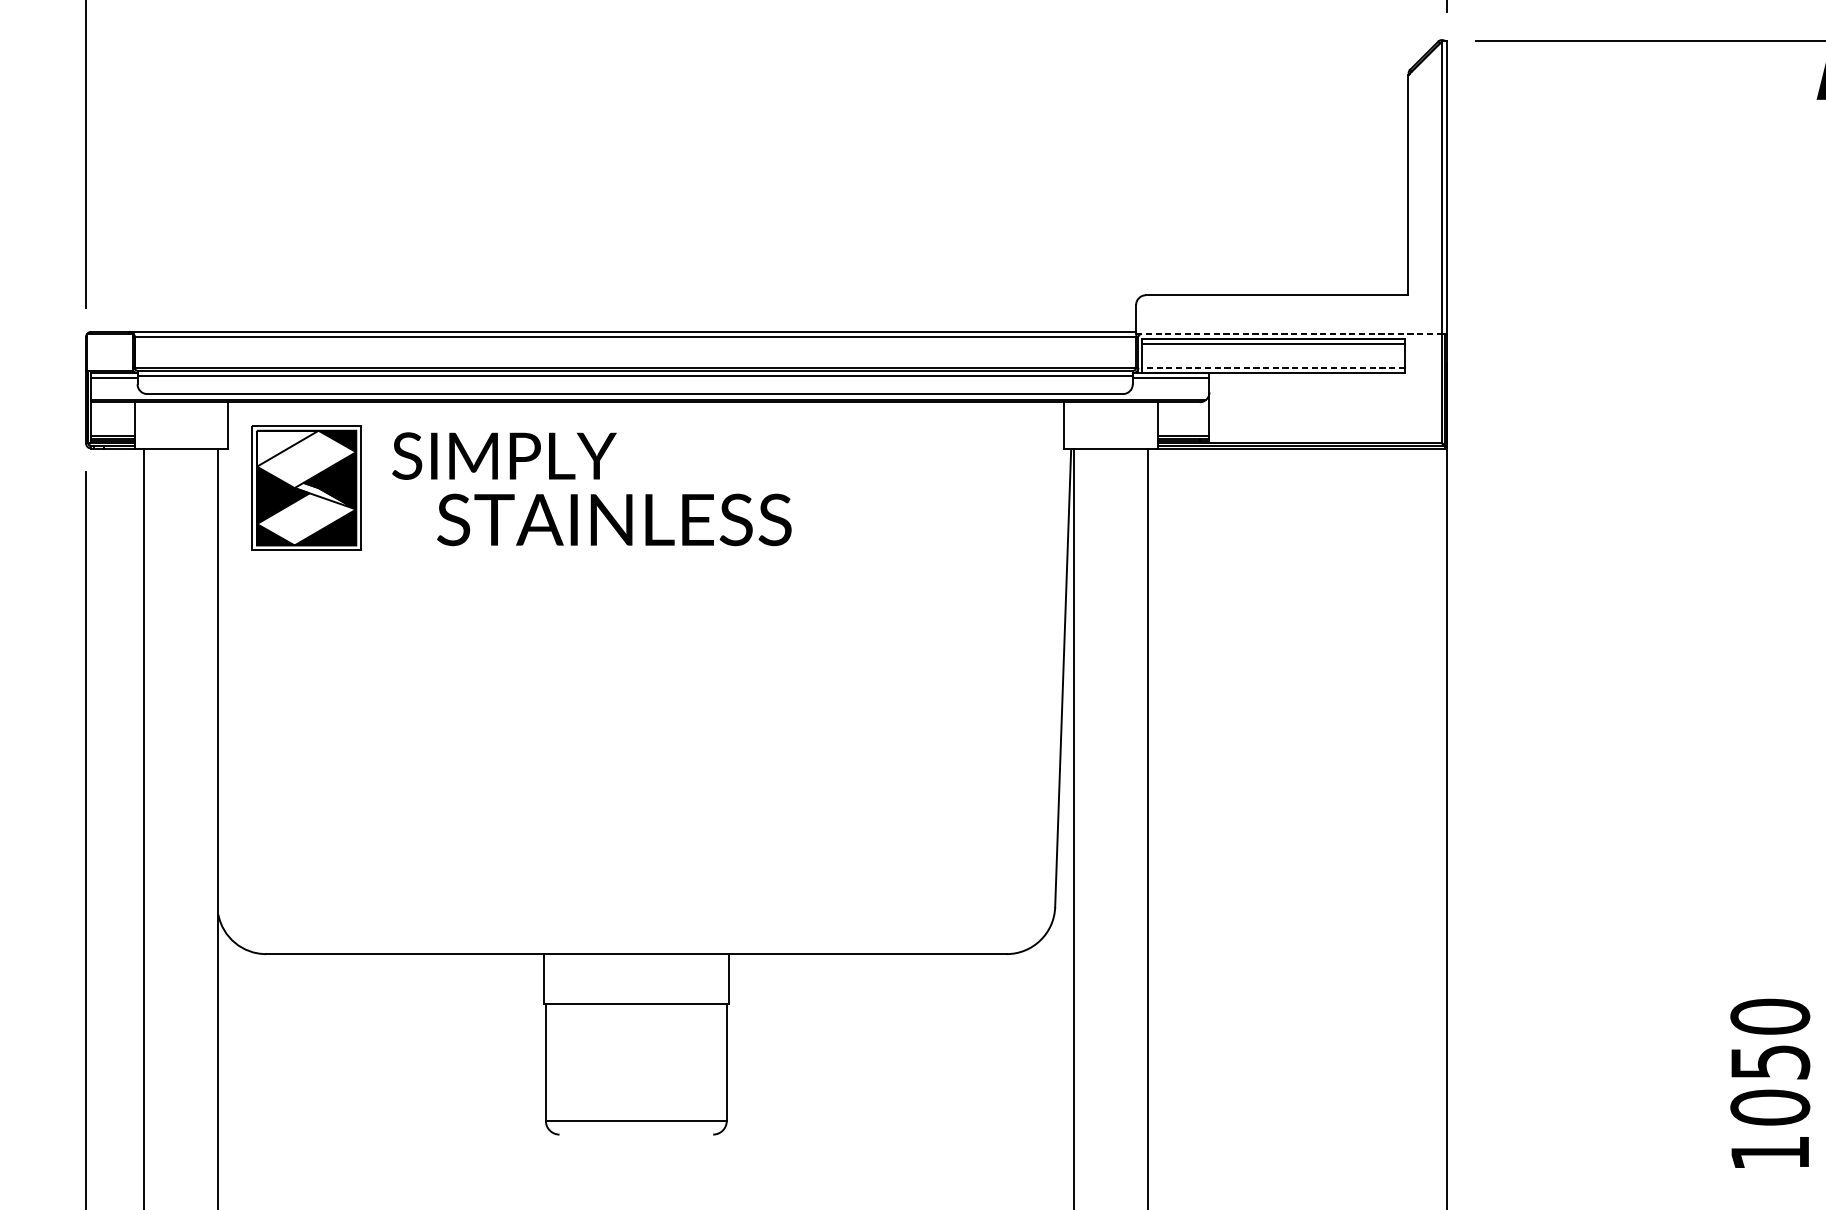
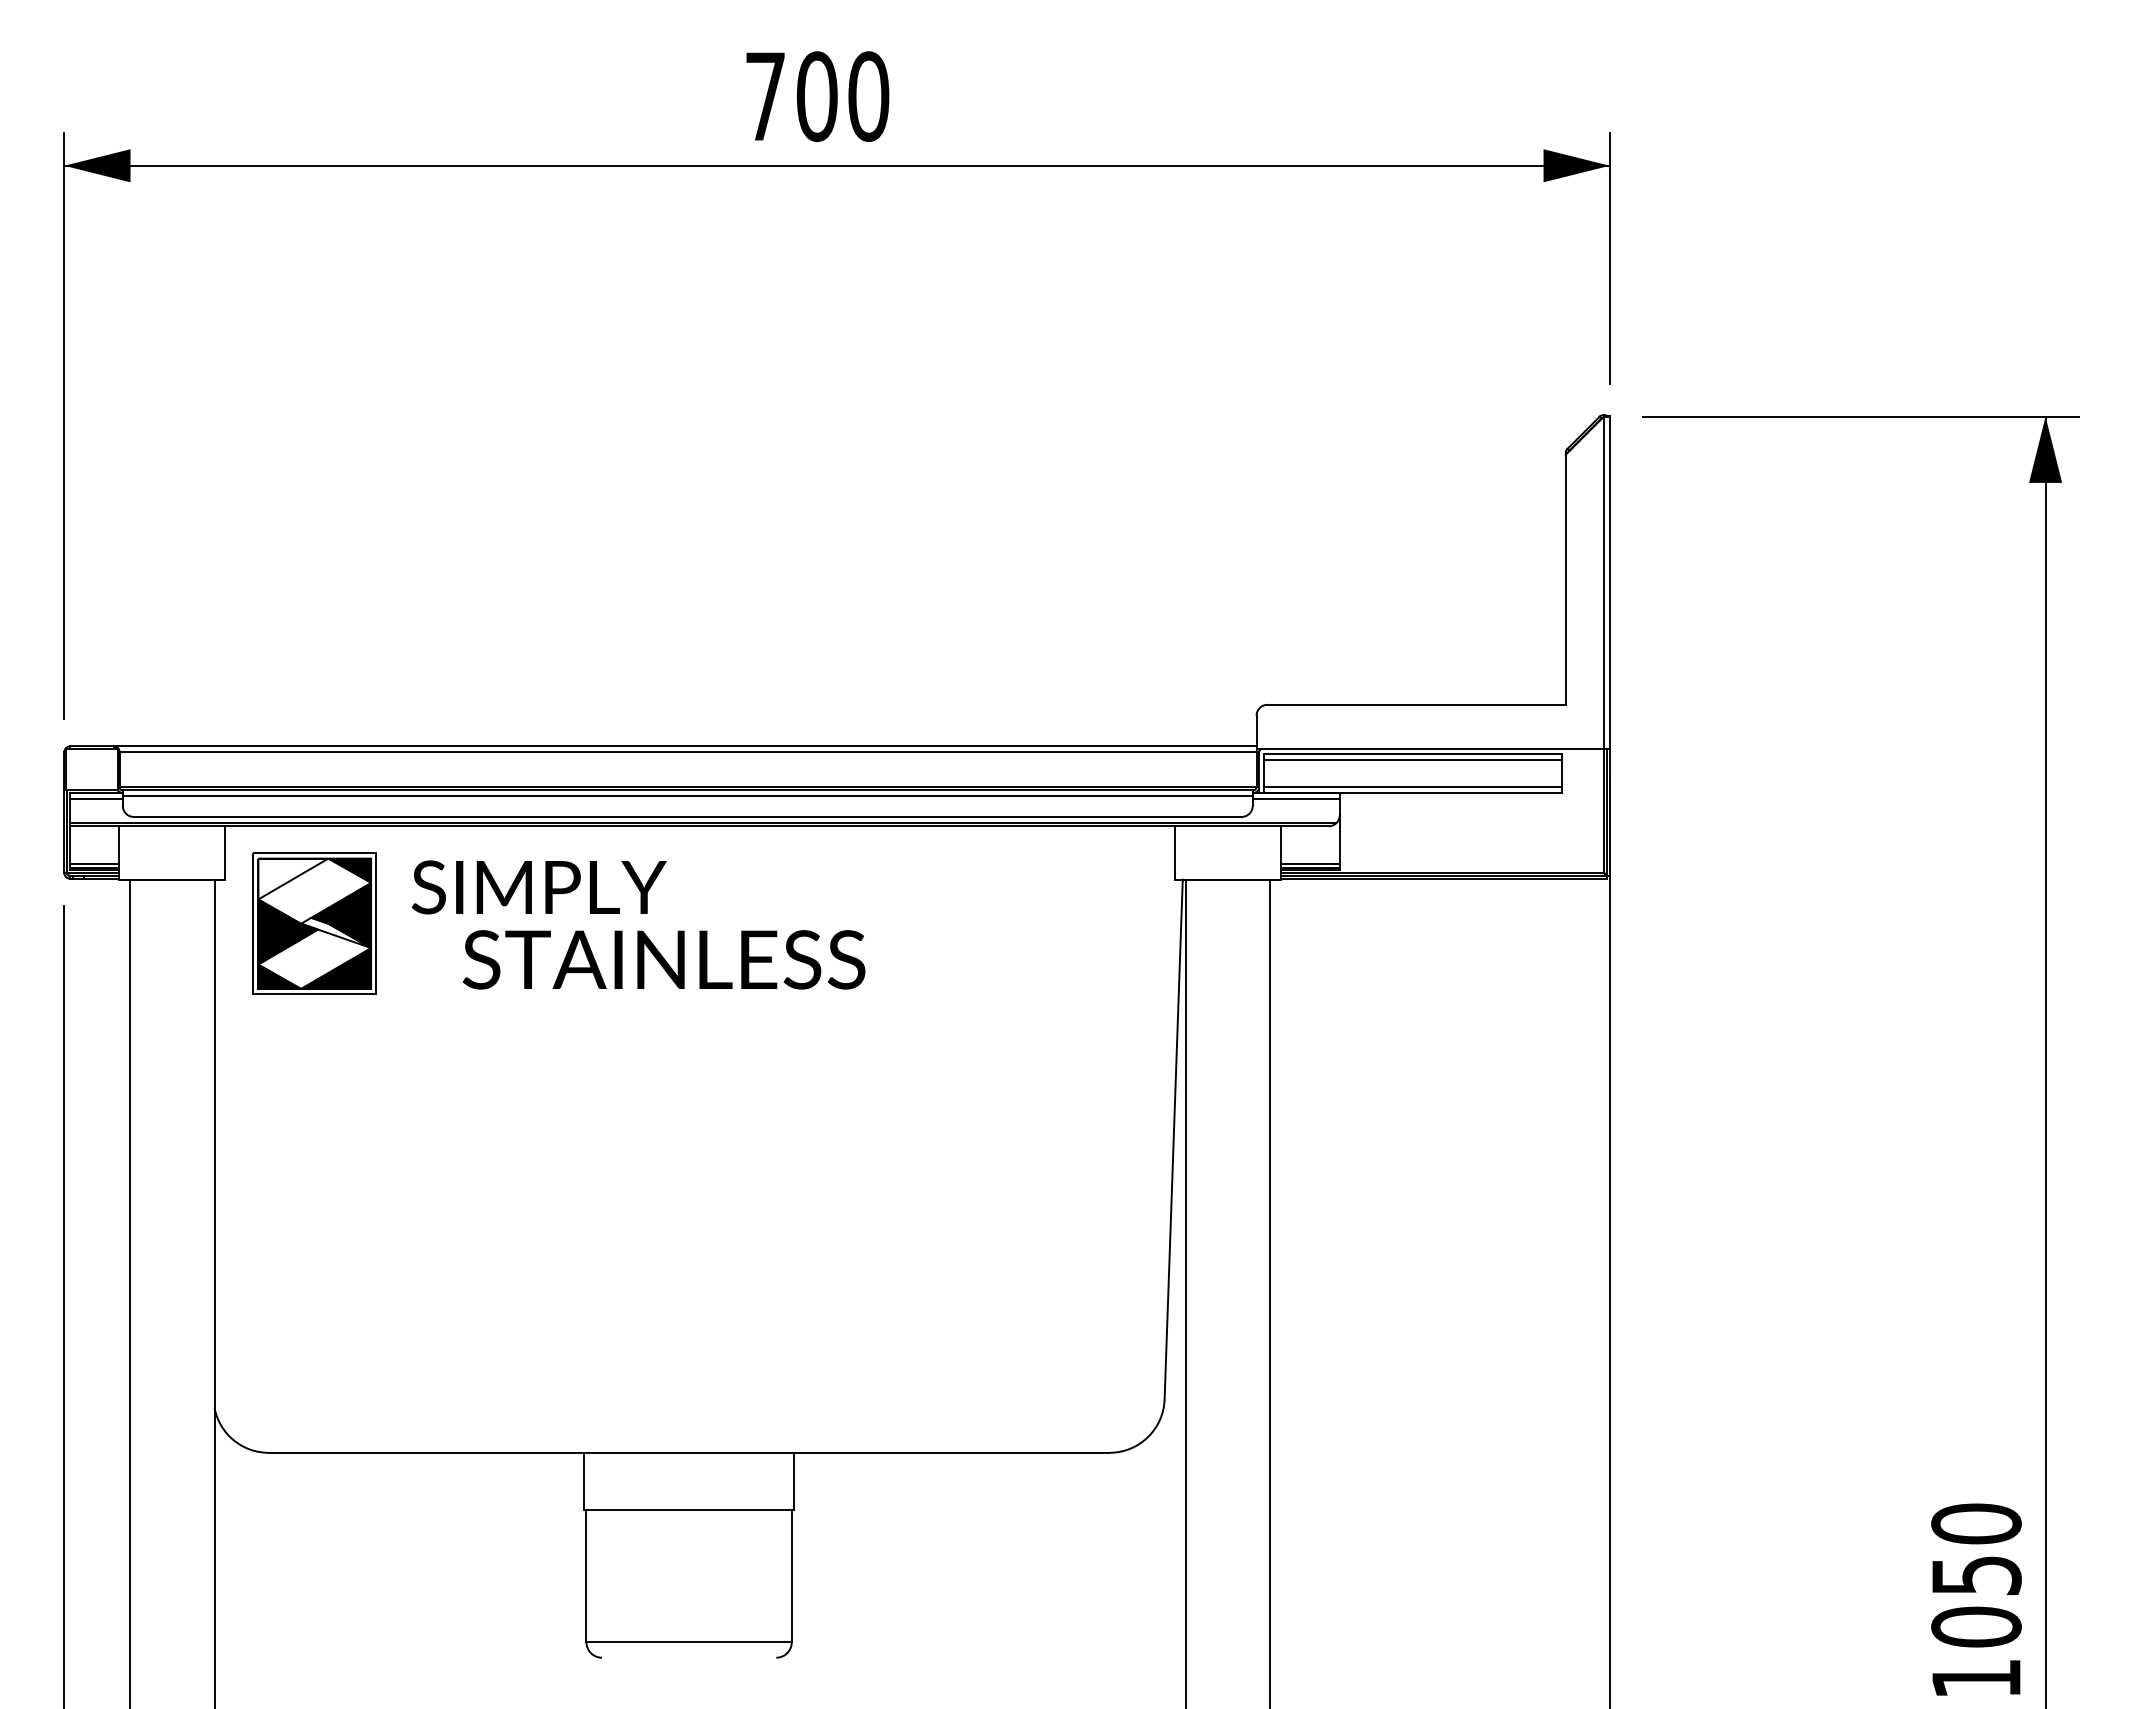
line: (1289, 333) -> (1430, 748), dashed -> solid
line: (1273, 368) -> (1412, 787), dashed -> solid

